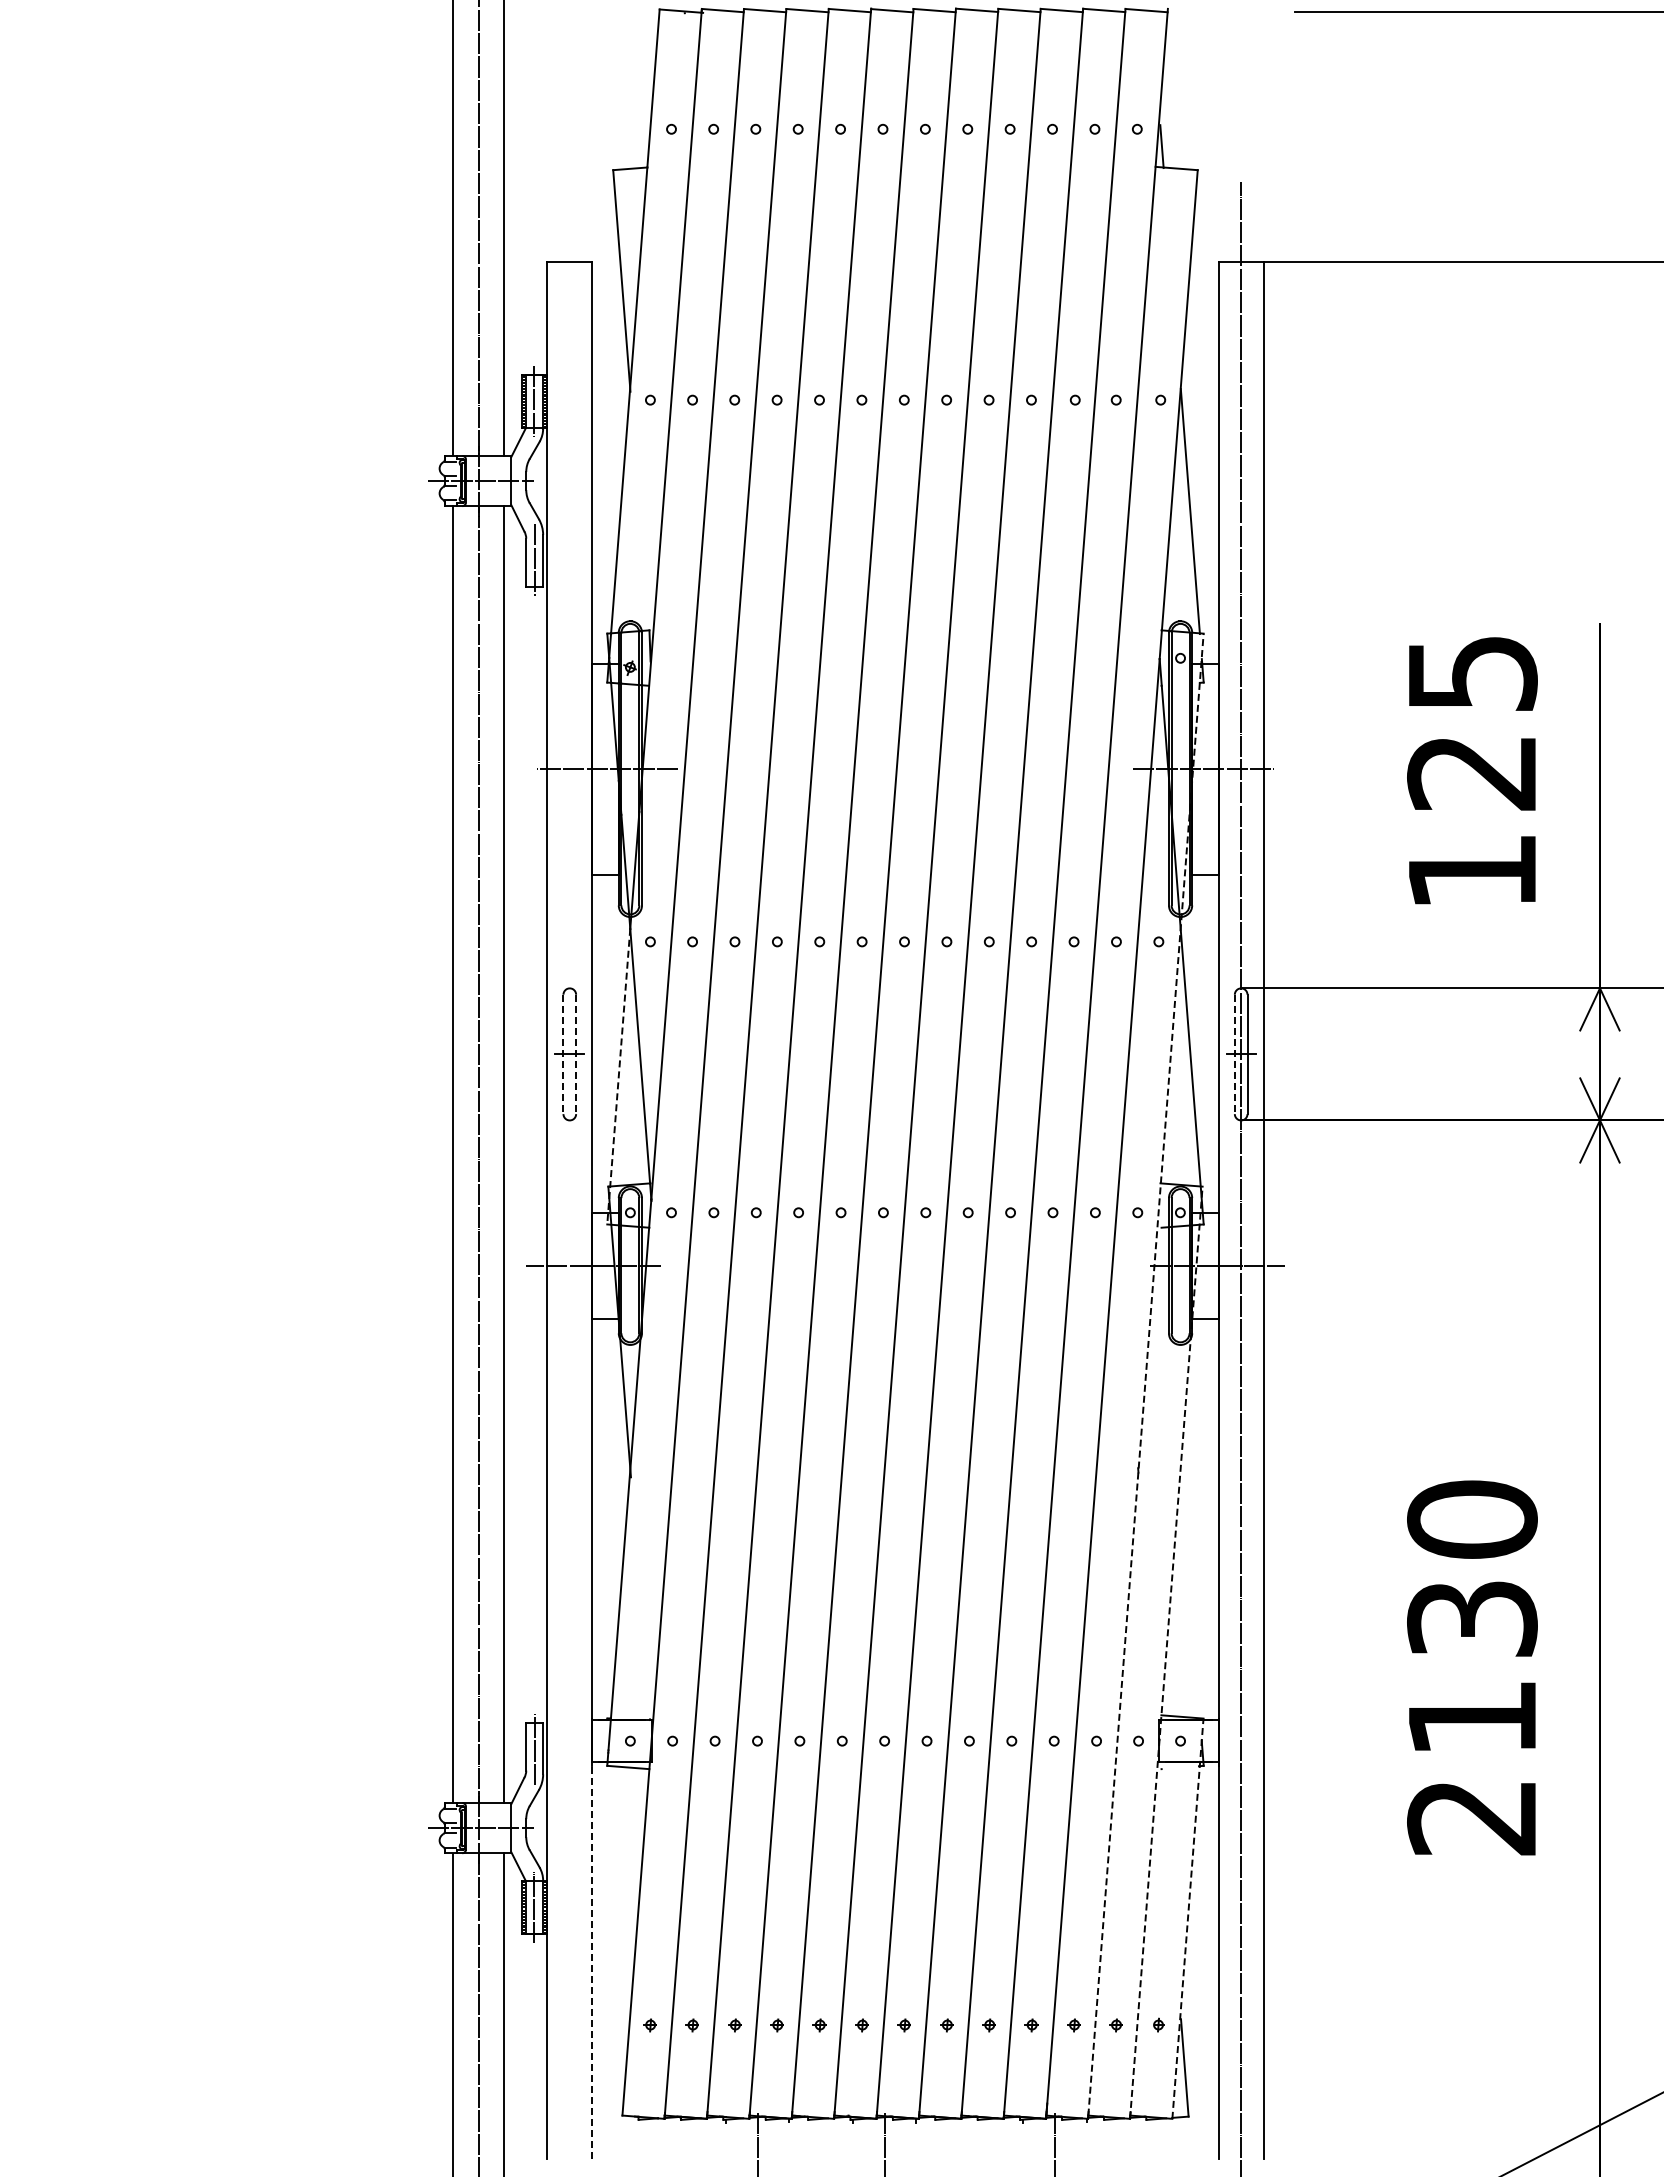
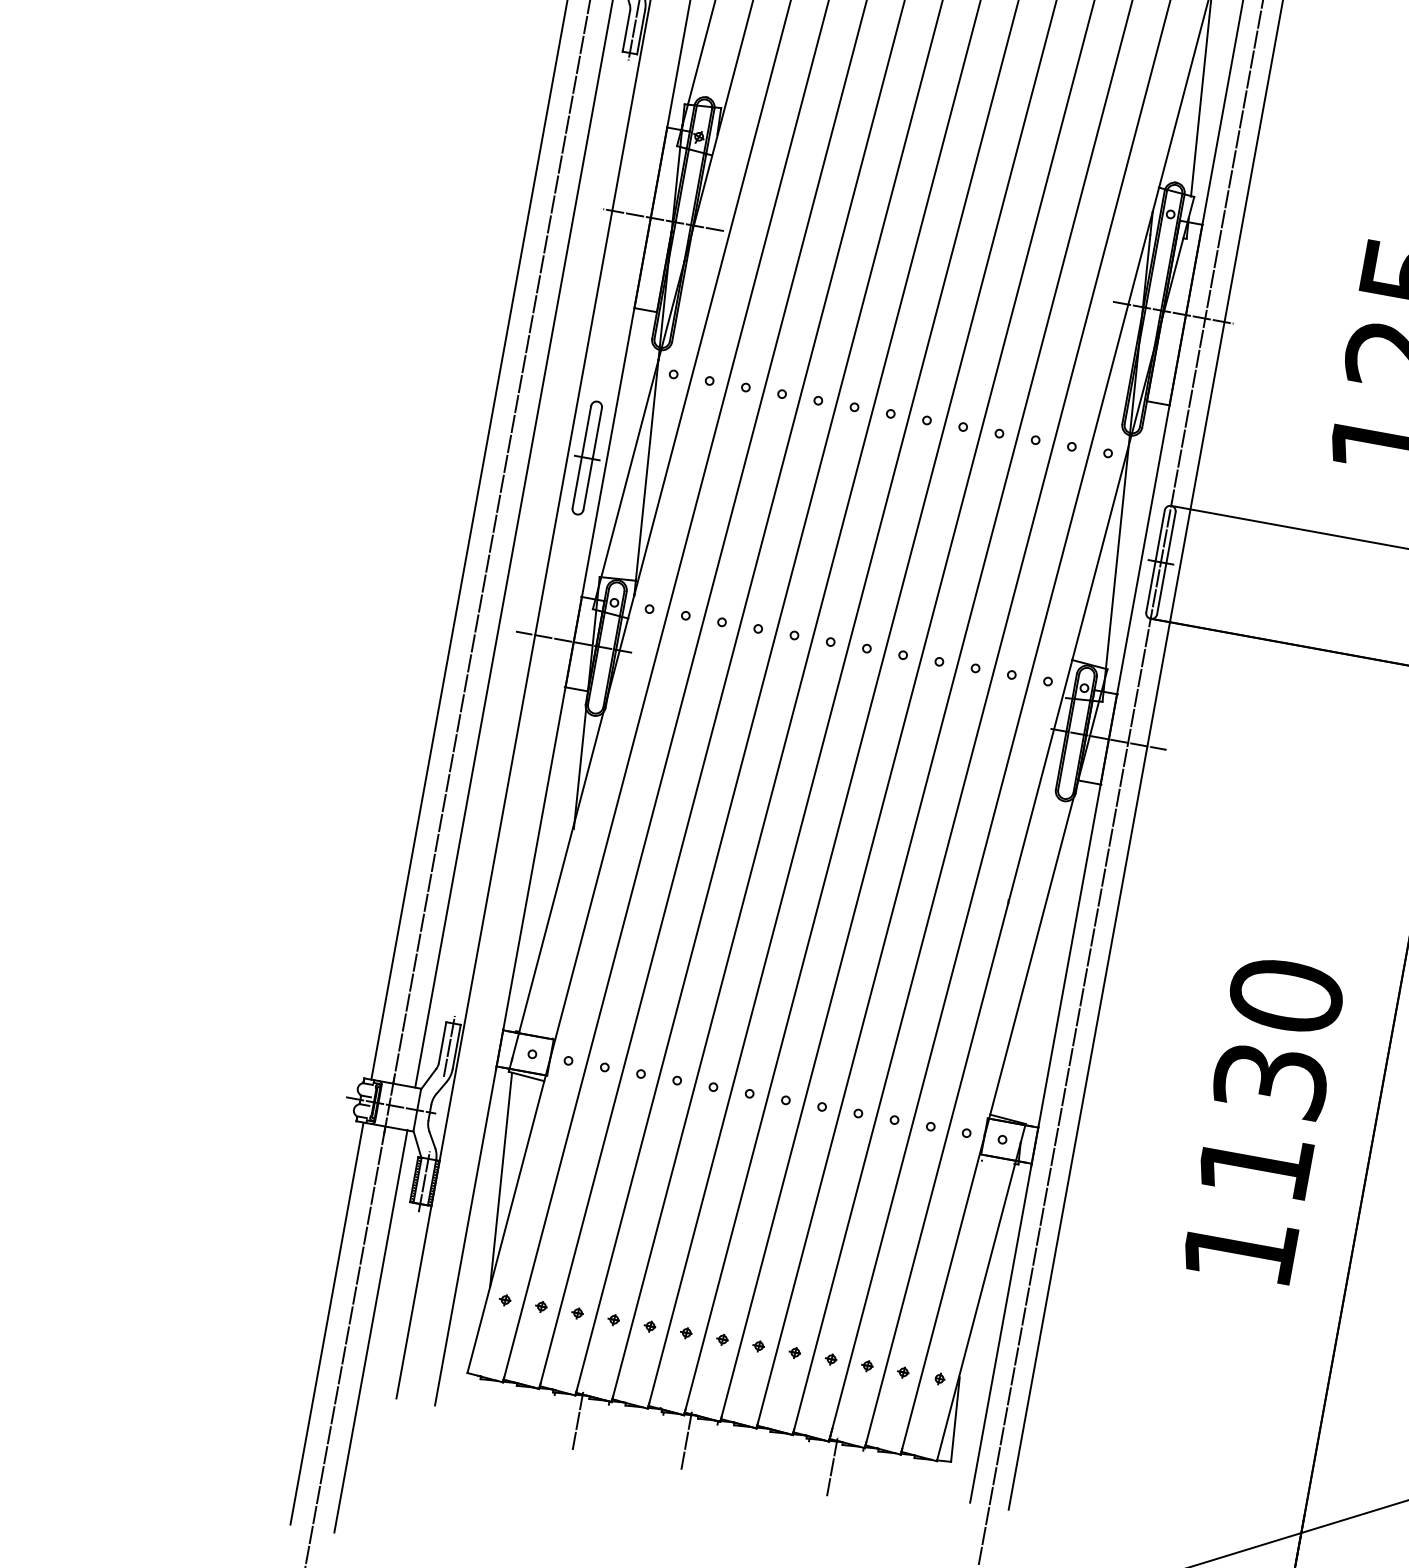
line: (563, 1054) -> (581, 457), dashed -> solid
line: (576, 1054) -> (592, 459), dashed -> solid
line: (1234, 1054) -> (1155, 561), dashed -> solid
line: (618, 1077) -> (625, 485), dashed -> solid
line: (1146, 1374) -> (1030, 821), dashed -> solid
line: (1166, 1652) -> (1004, 1061), dashed -> solid
text: (1471, 1818) -> (1239, 1251), 2130 -> 1130
line: (620, 1889) -> (500, 1179), added
line: (1187, 1918) -> (980, 1292), dashed -> solid
line: (592, 1959) -> (466, 1234), dashed -> solid

